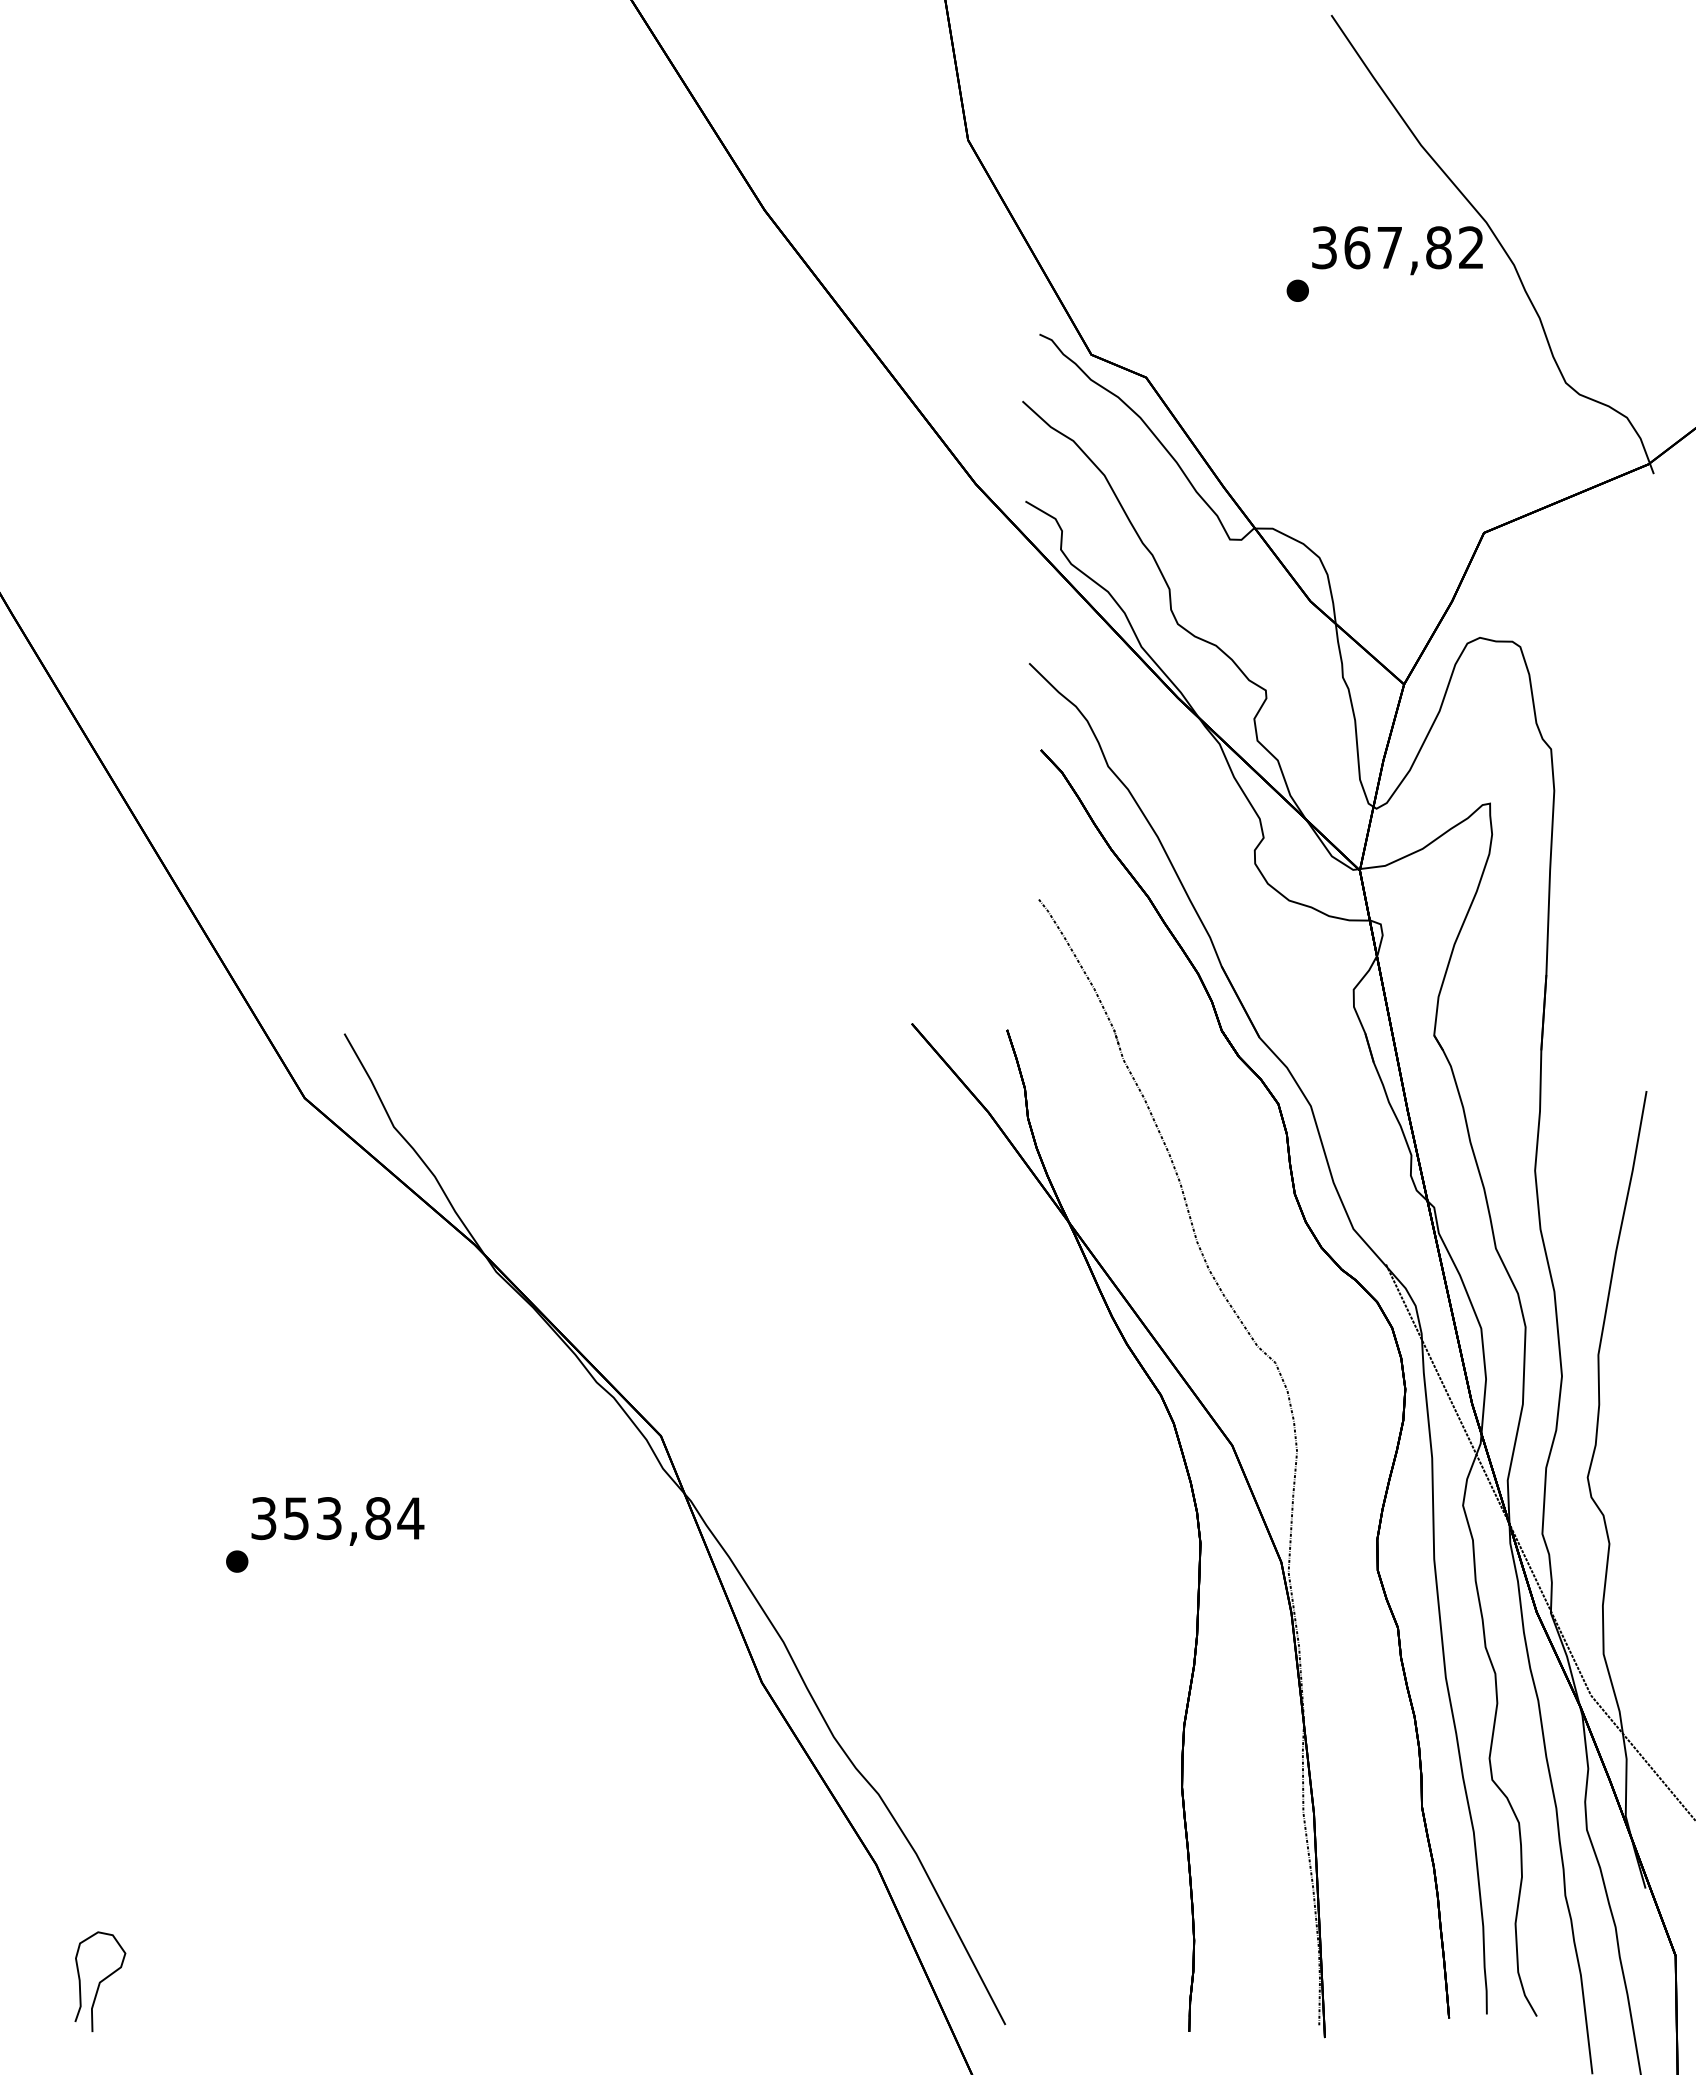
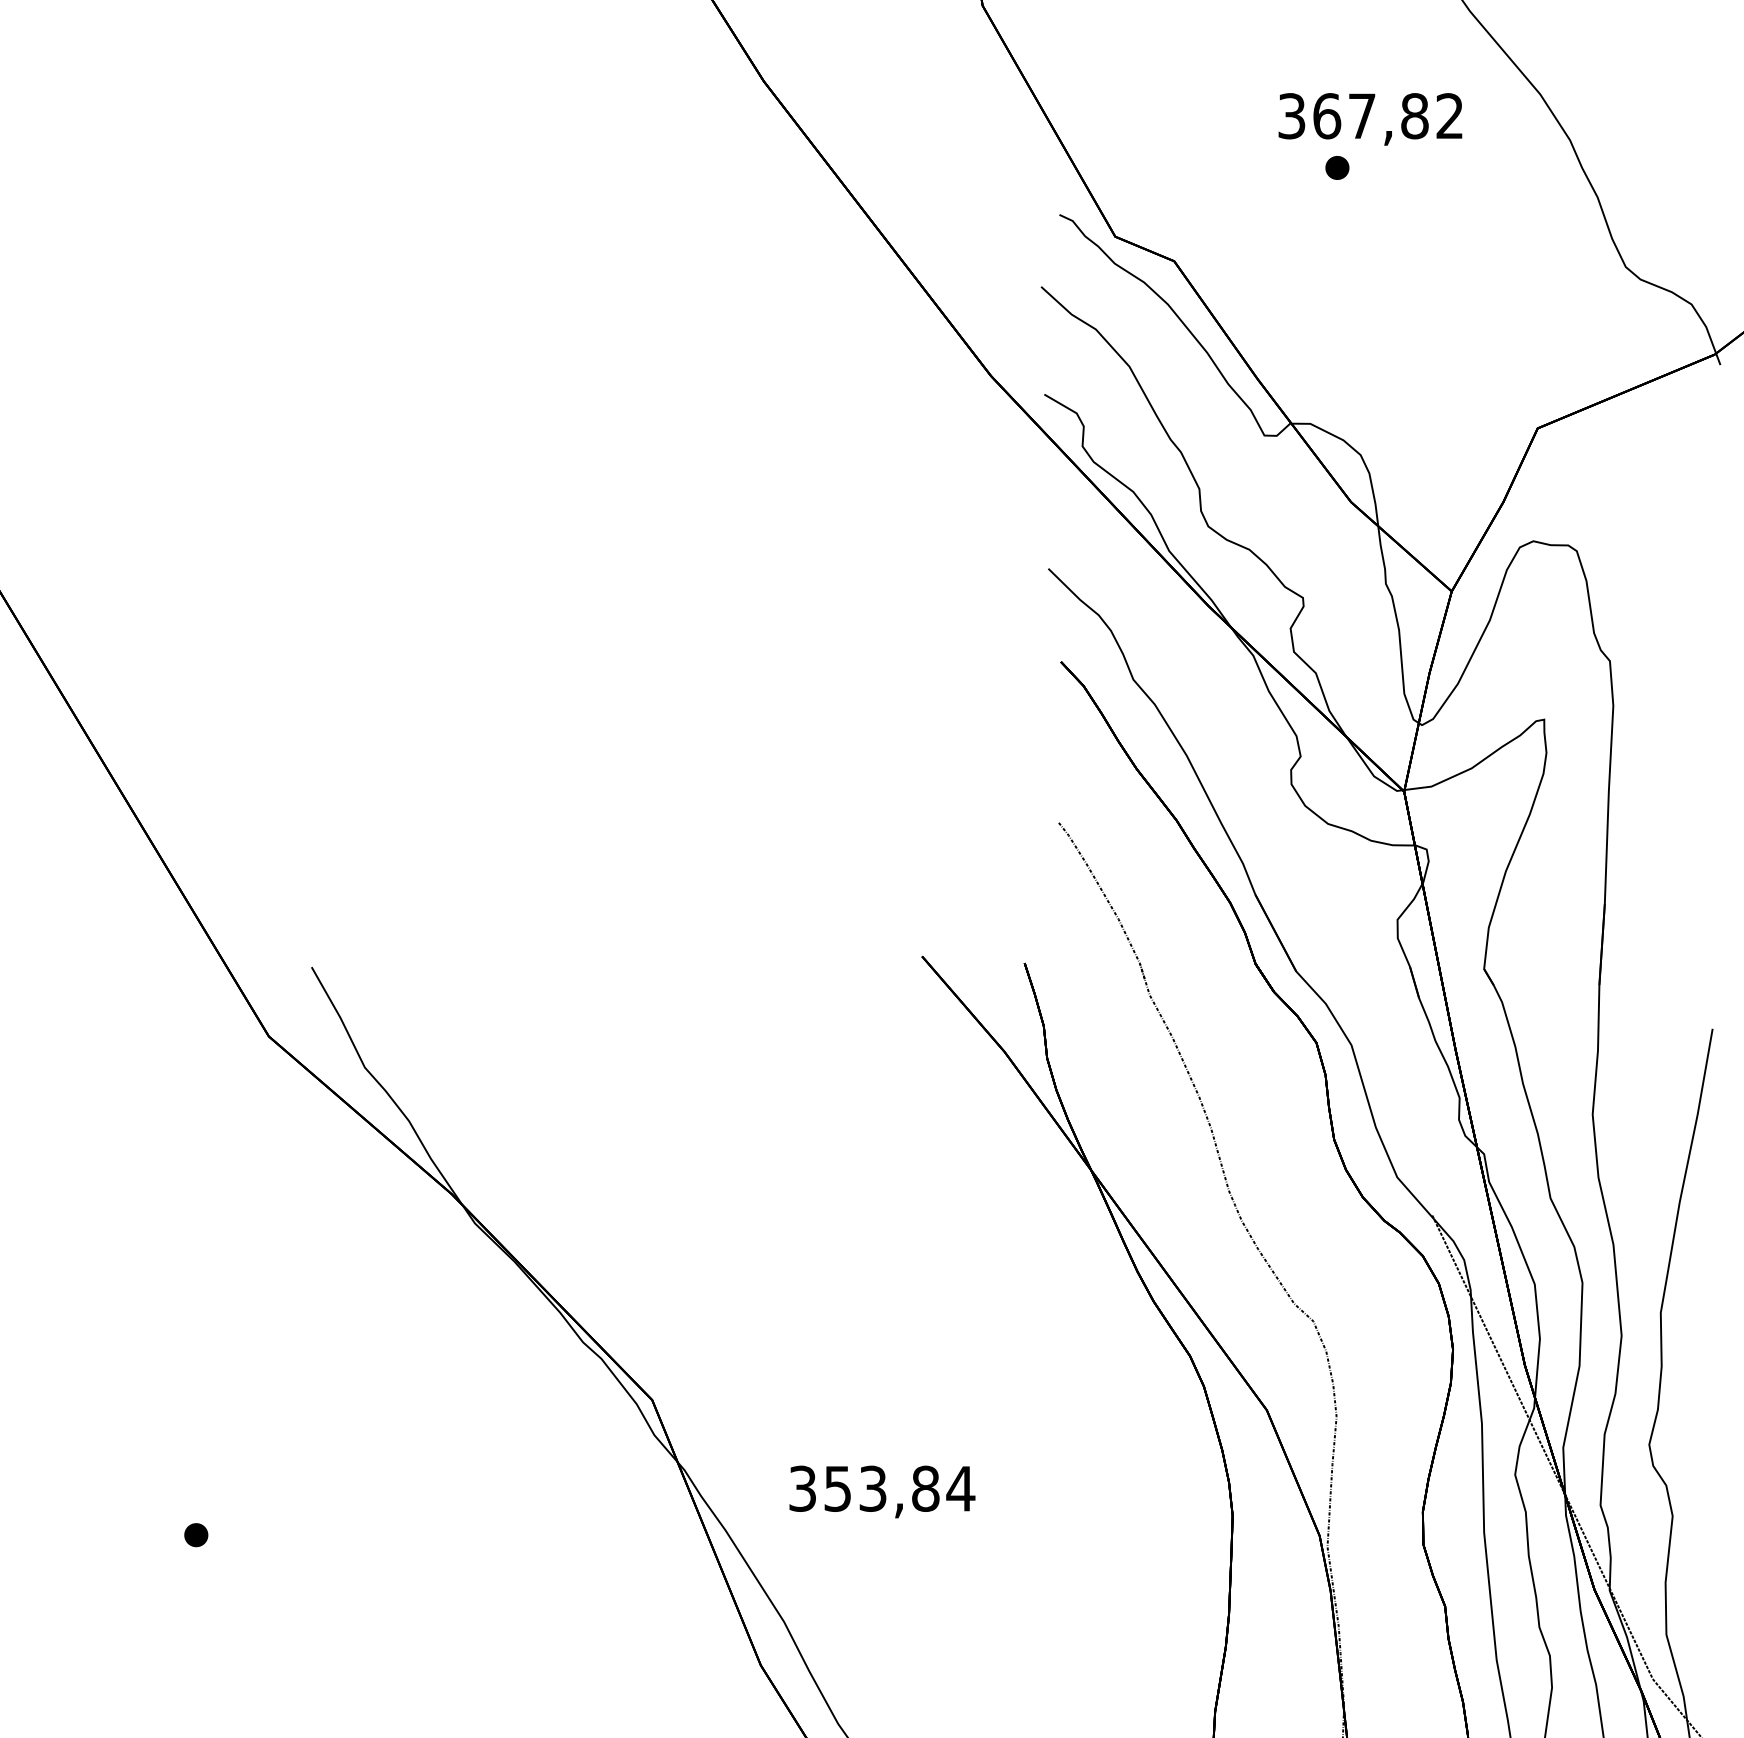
text: (1397, 250) -> (1370, 119), moved
text: (337, 1521) -> (881, 1492), moved

